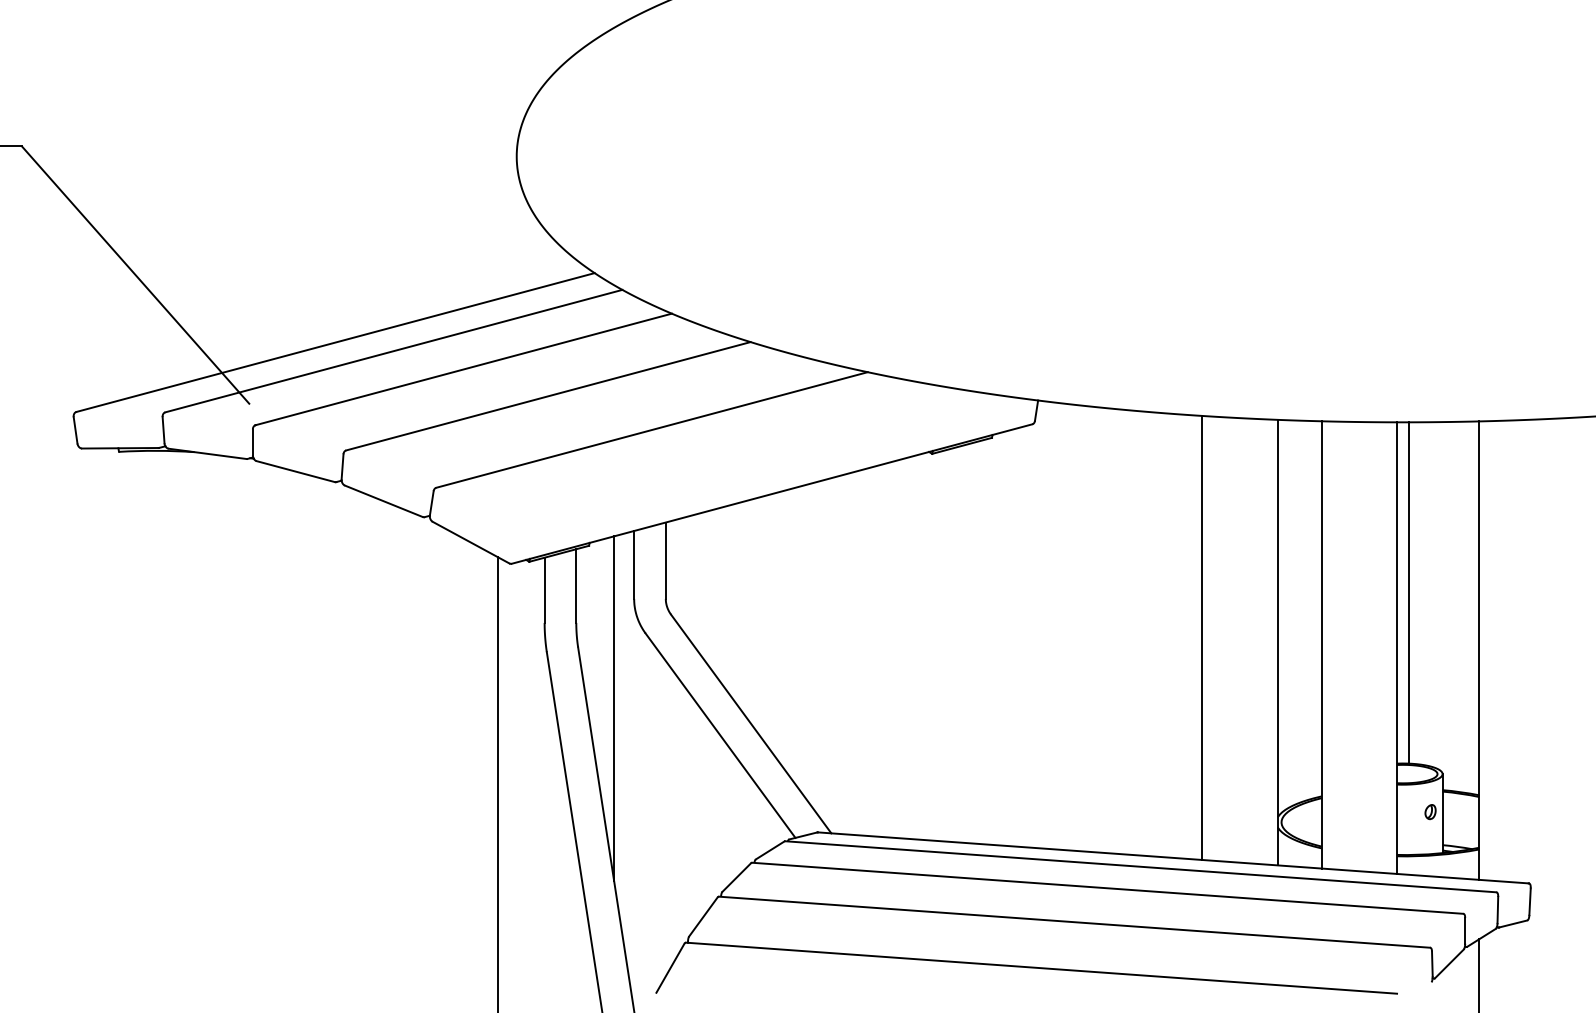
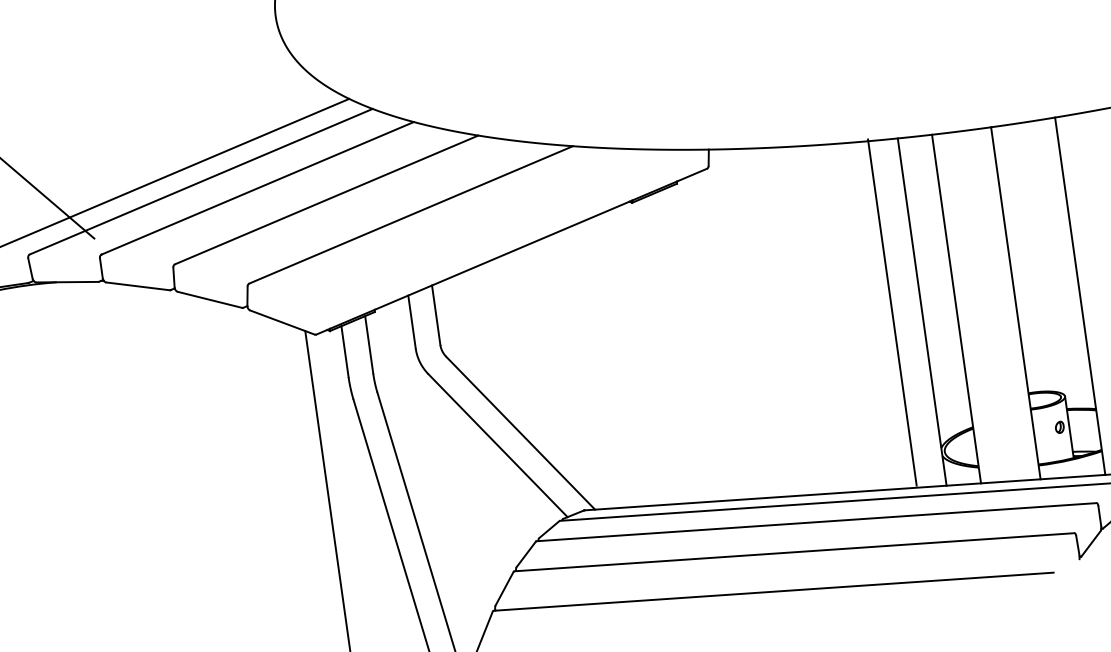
line: (1408, 592) -> (1018, 258), removed
line: (1202, 637) -> (892, 312), moved
line: (614, 708) -> (412, 436), removed

